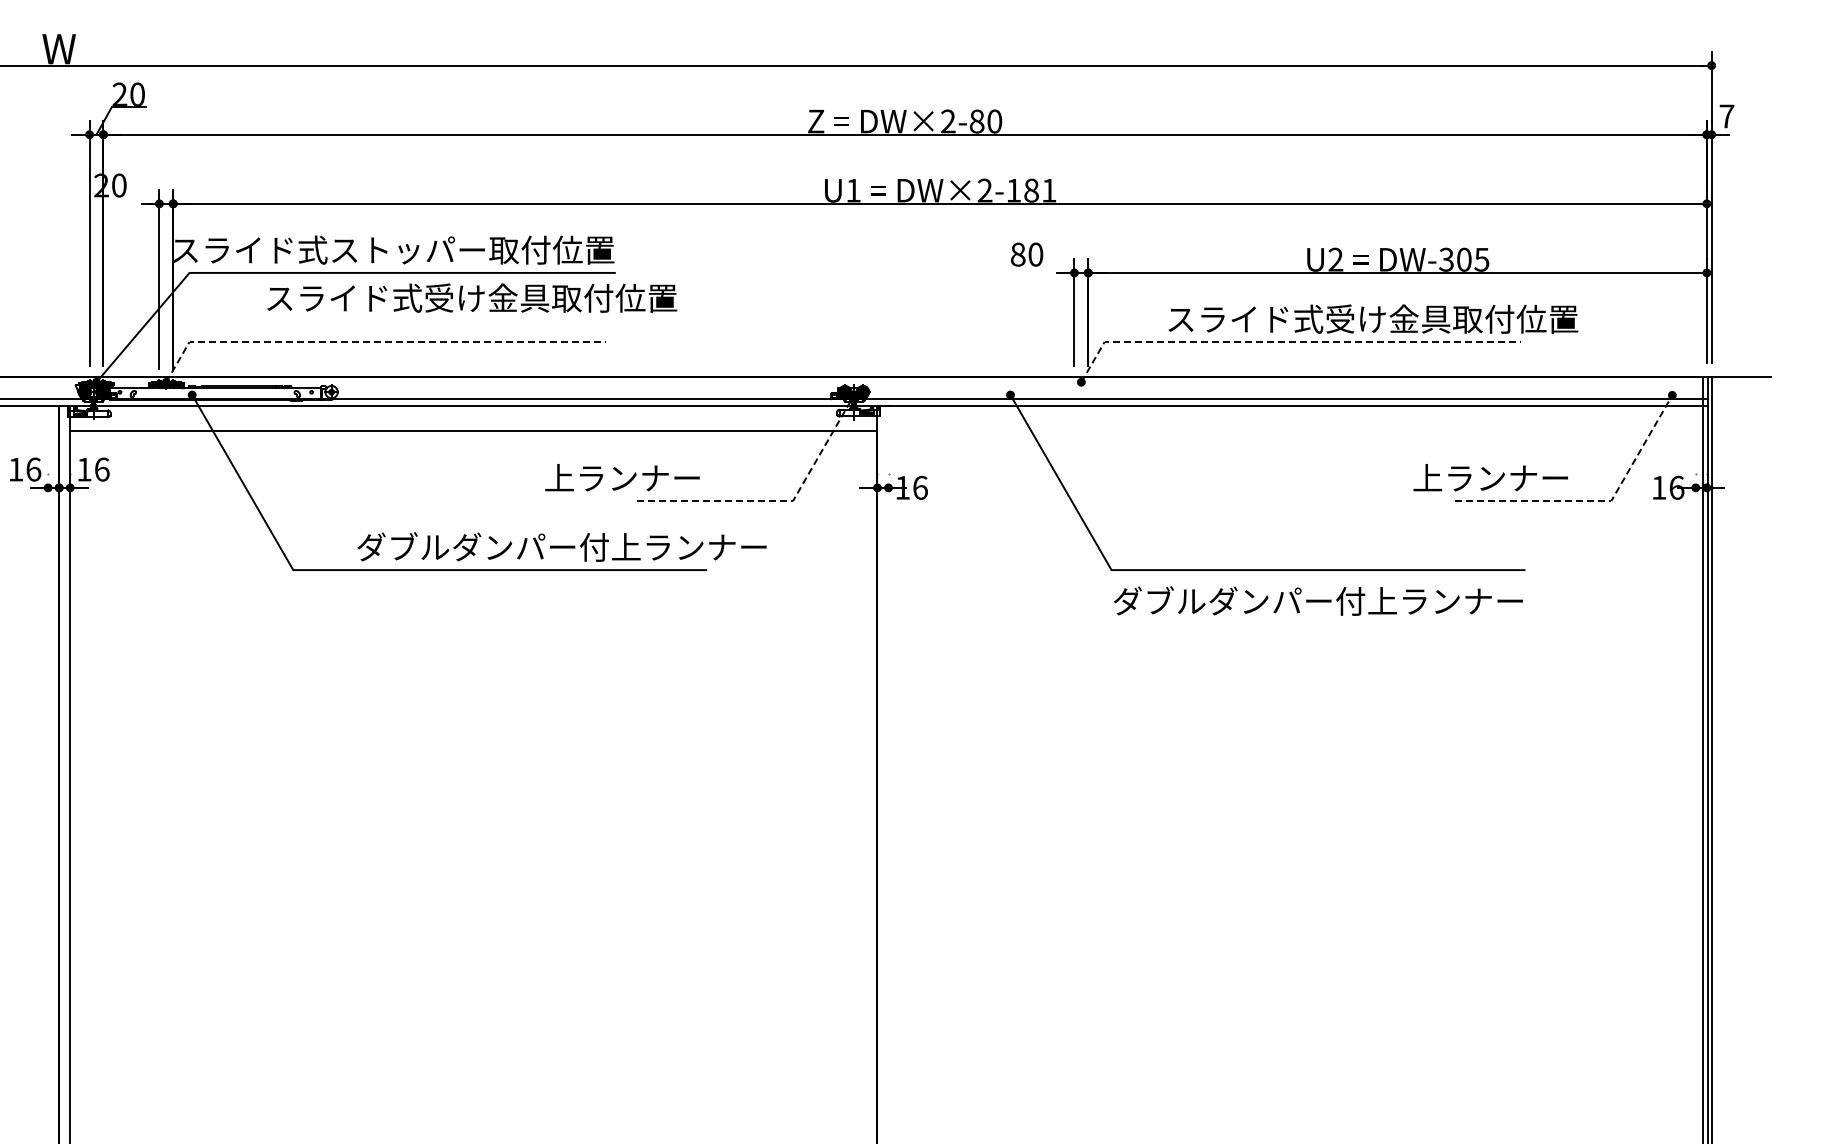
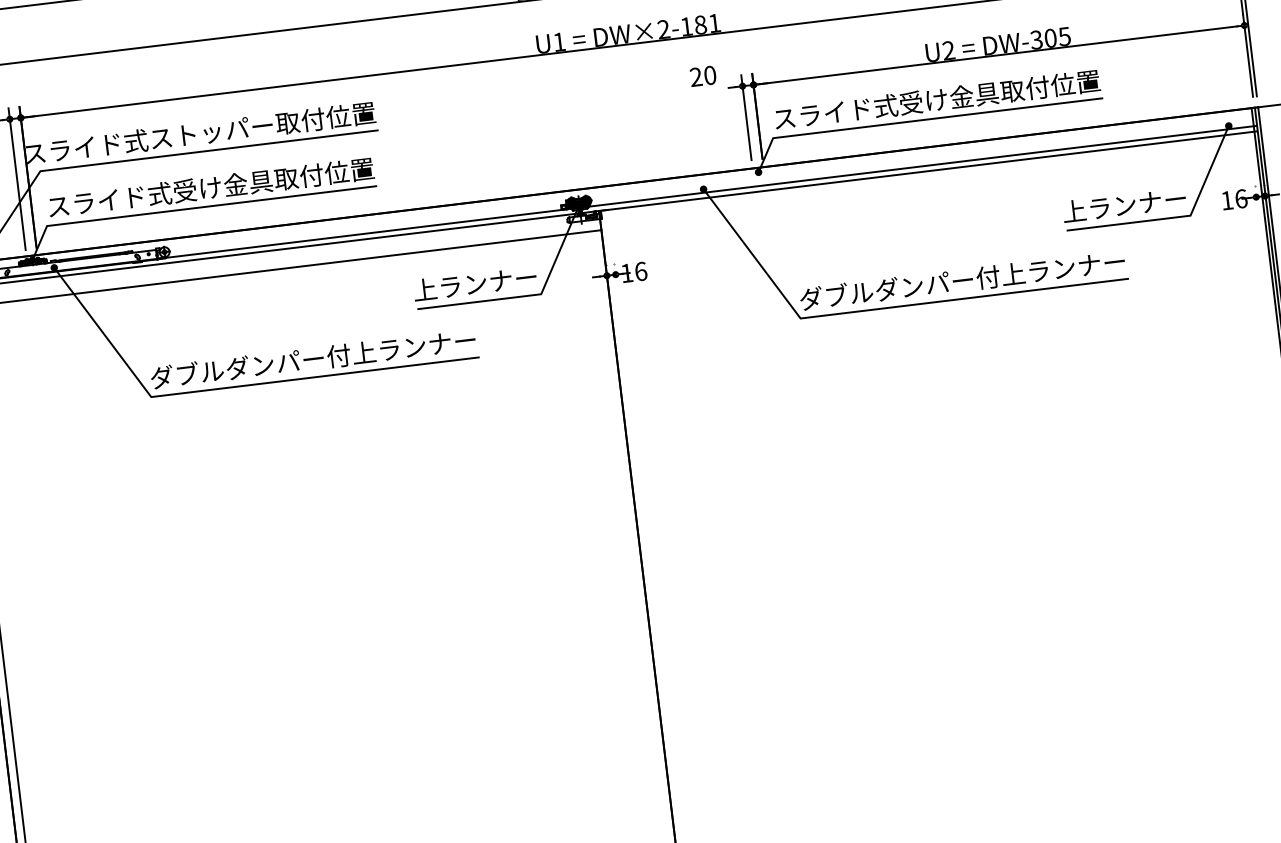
text: (1017, 254) -> (695, 77), 80 -> 20
text: (472, 297) -> (211, 187), moved
text: (1373, 318) -> (937, 99), moved
line: (374, 342) -> (193, 208), dashed -> solid
line: (1289, 342) -> (919, 120), dashed -> solid
text: (622, 477) -> (475, 283), moved
text: (1490, 477) -> (1124, 204), moved
line: (776, 501) -> (528, 296), dashed -> solid
line: (1594, 501) -> (1177, 217), dashed -> solid
text: (561, 546) -> (312, 358), moved
text: (1317, 600) -> (961, 279), moved

